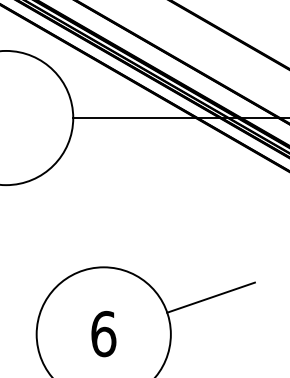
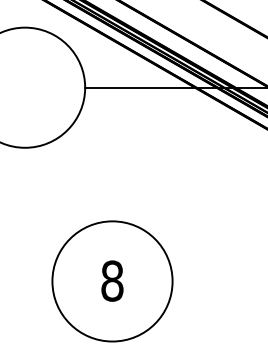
line: (211, 297) -> (208, 248), removed
text: (103, 333) -> (112, 280), 6 -> 8

